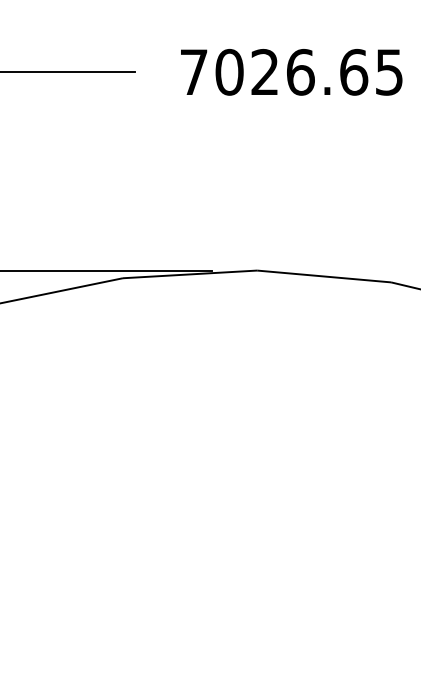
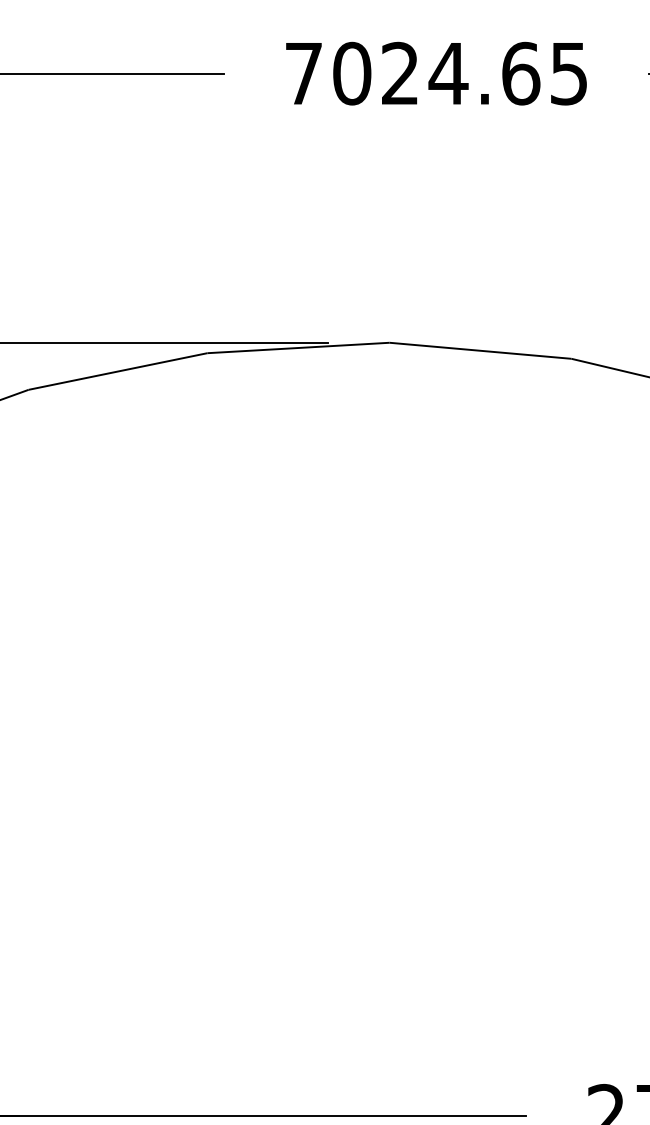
text: (300, 72) -> (448, 73), 7026.65 -> 7024.65

